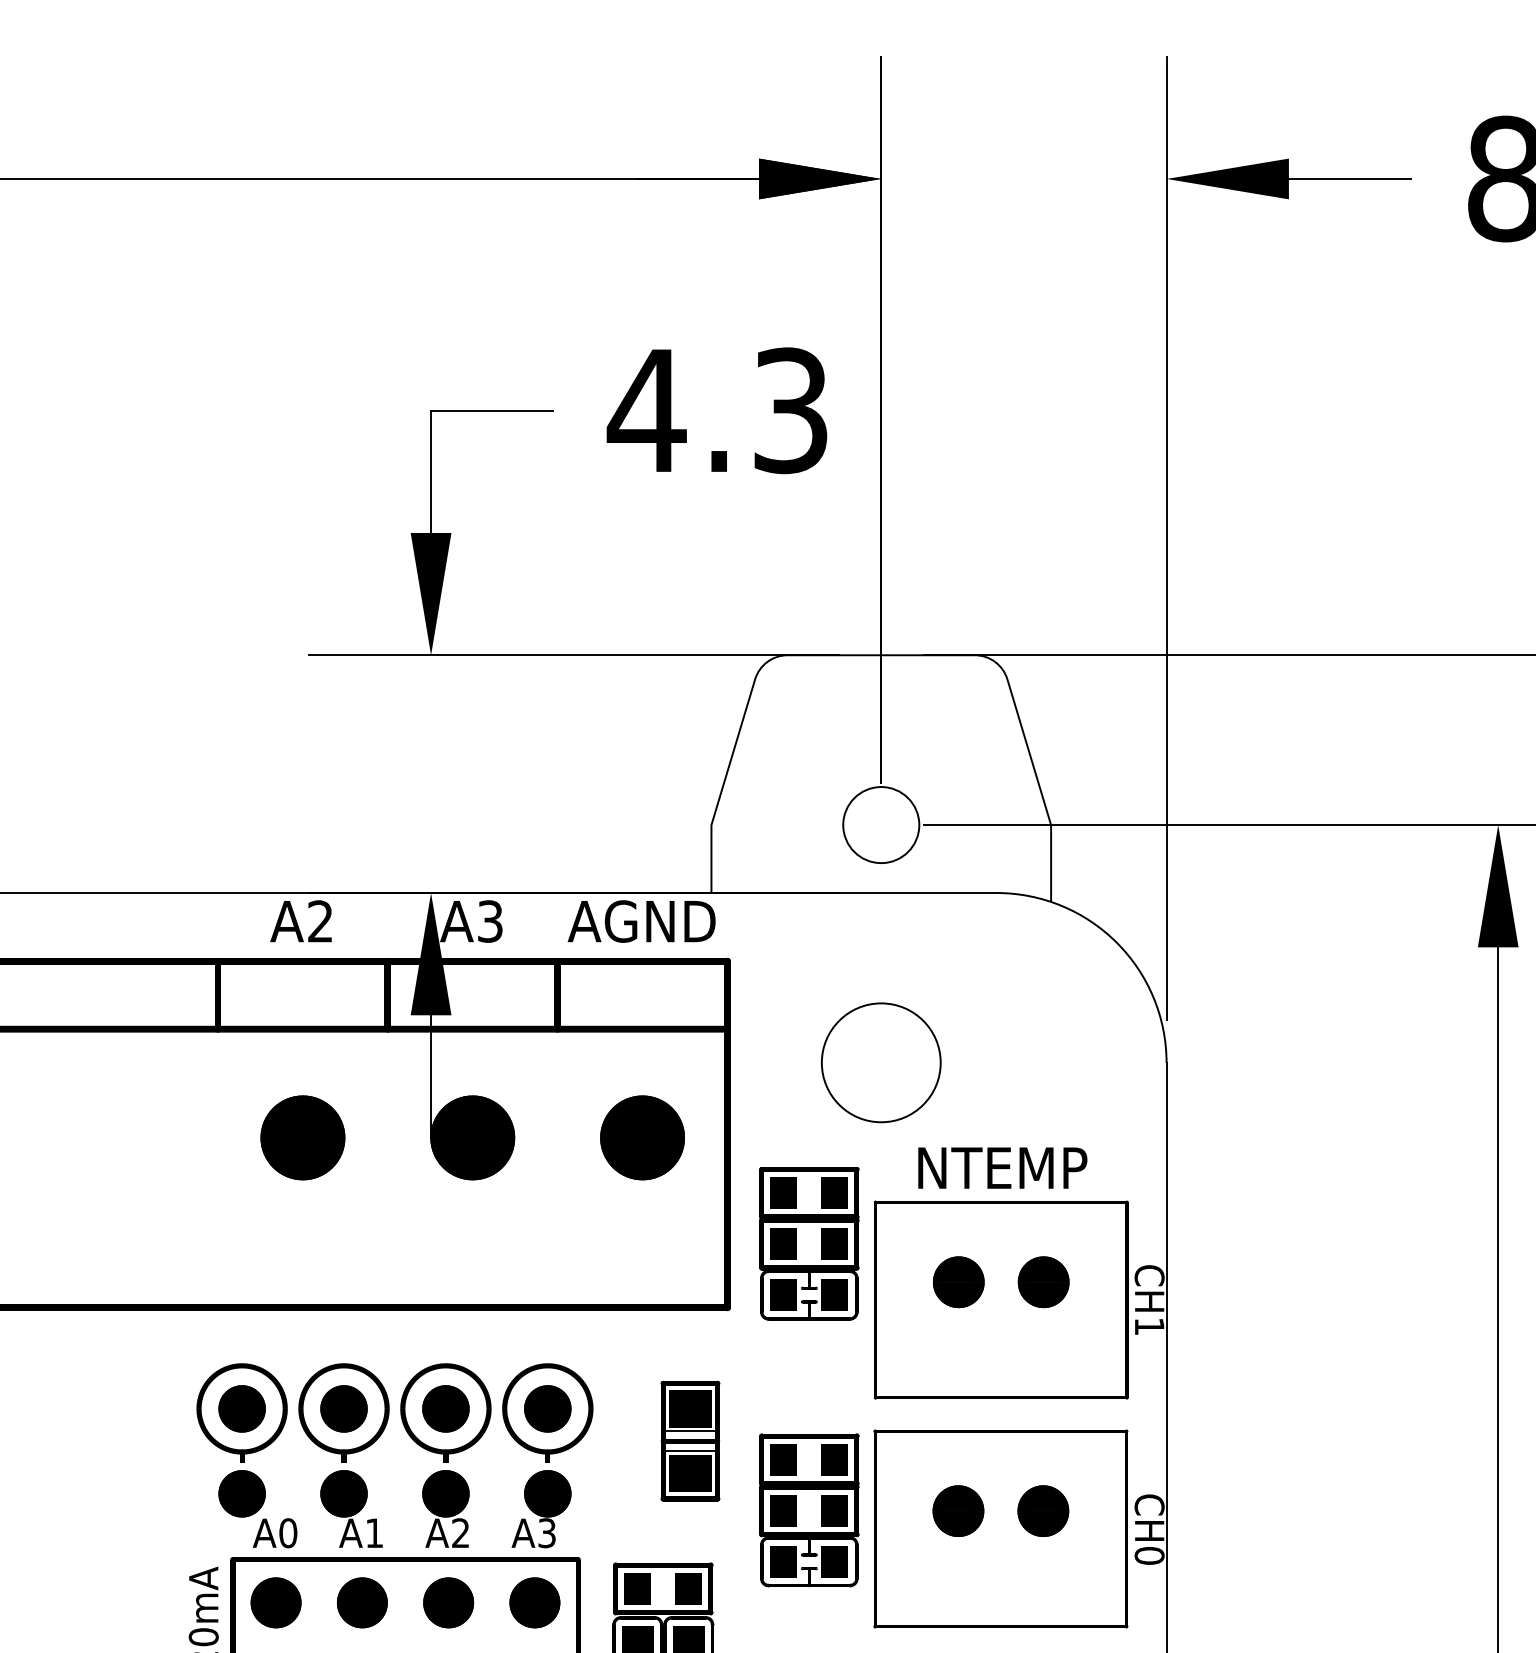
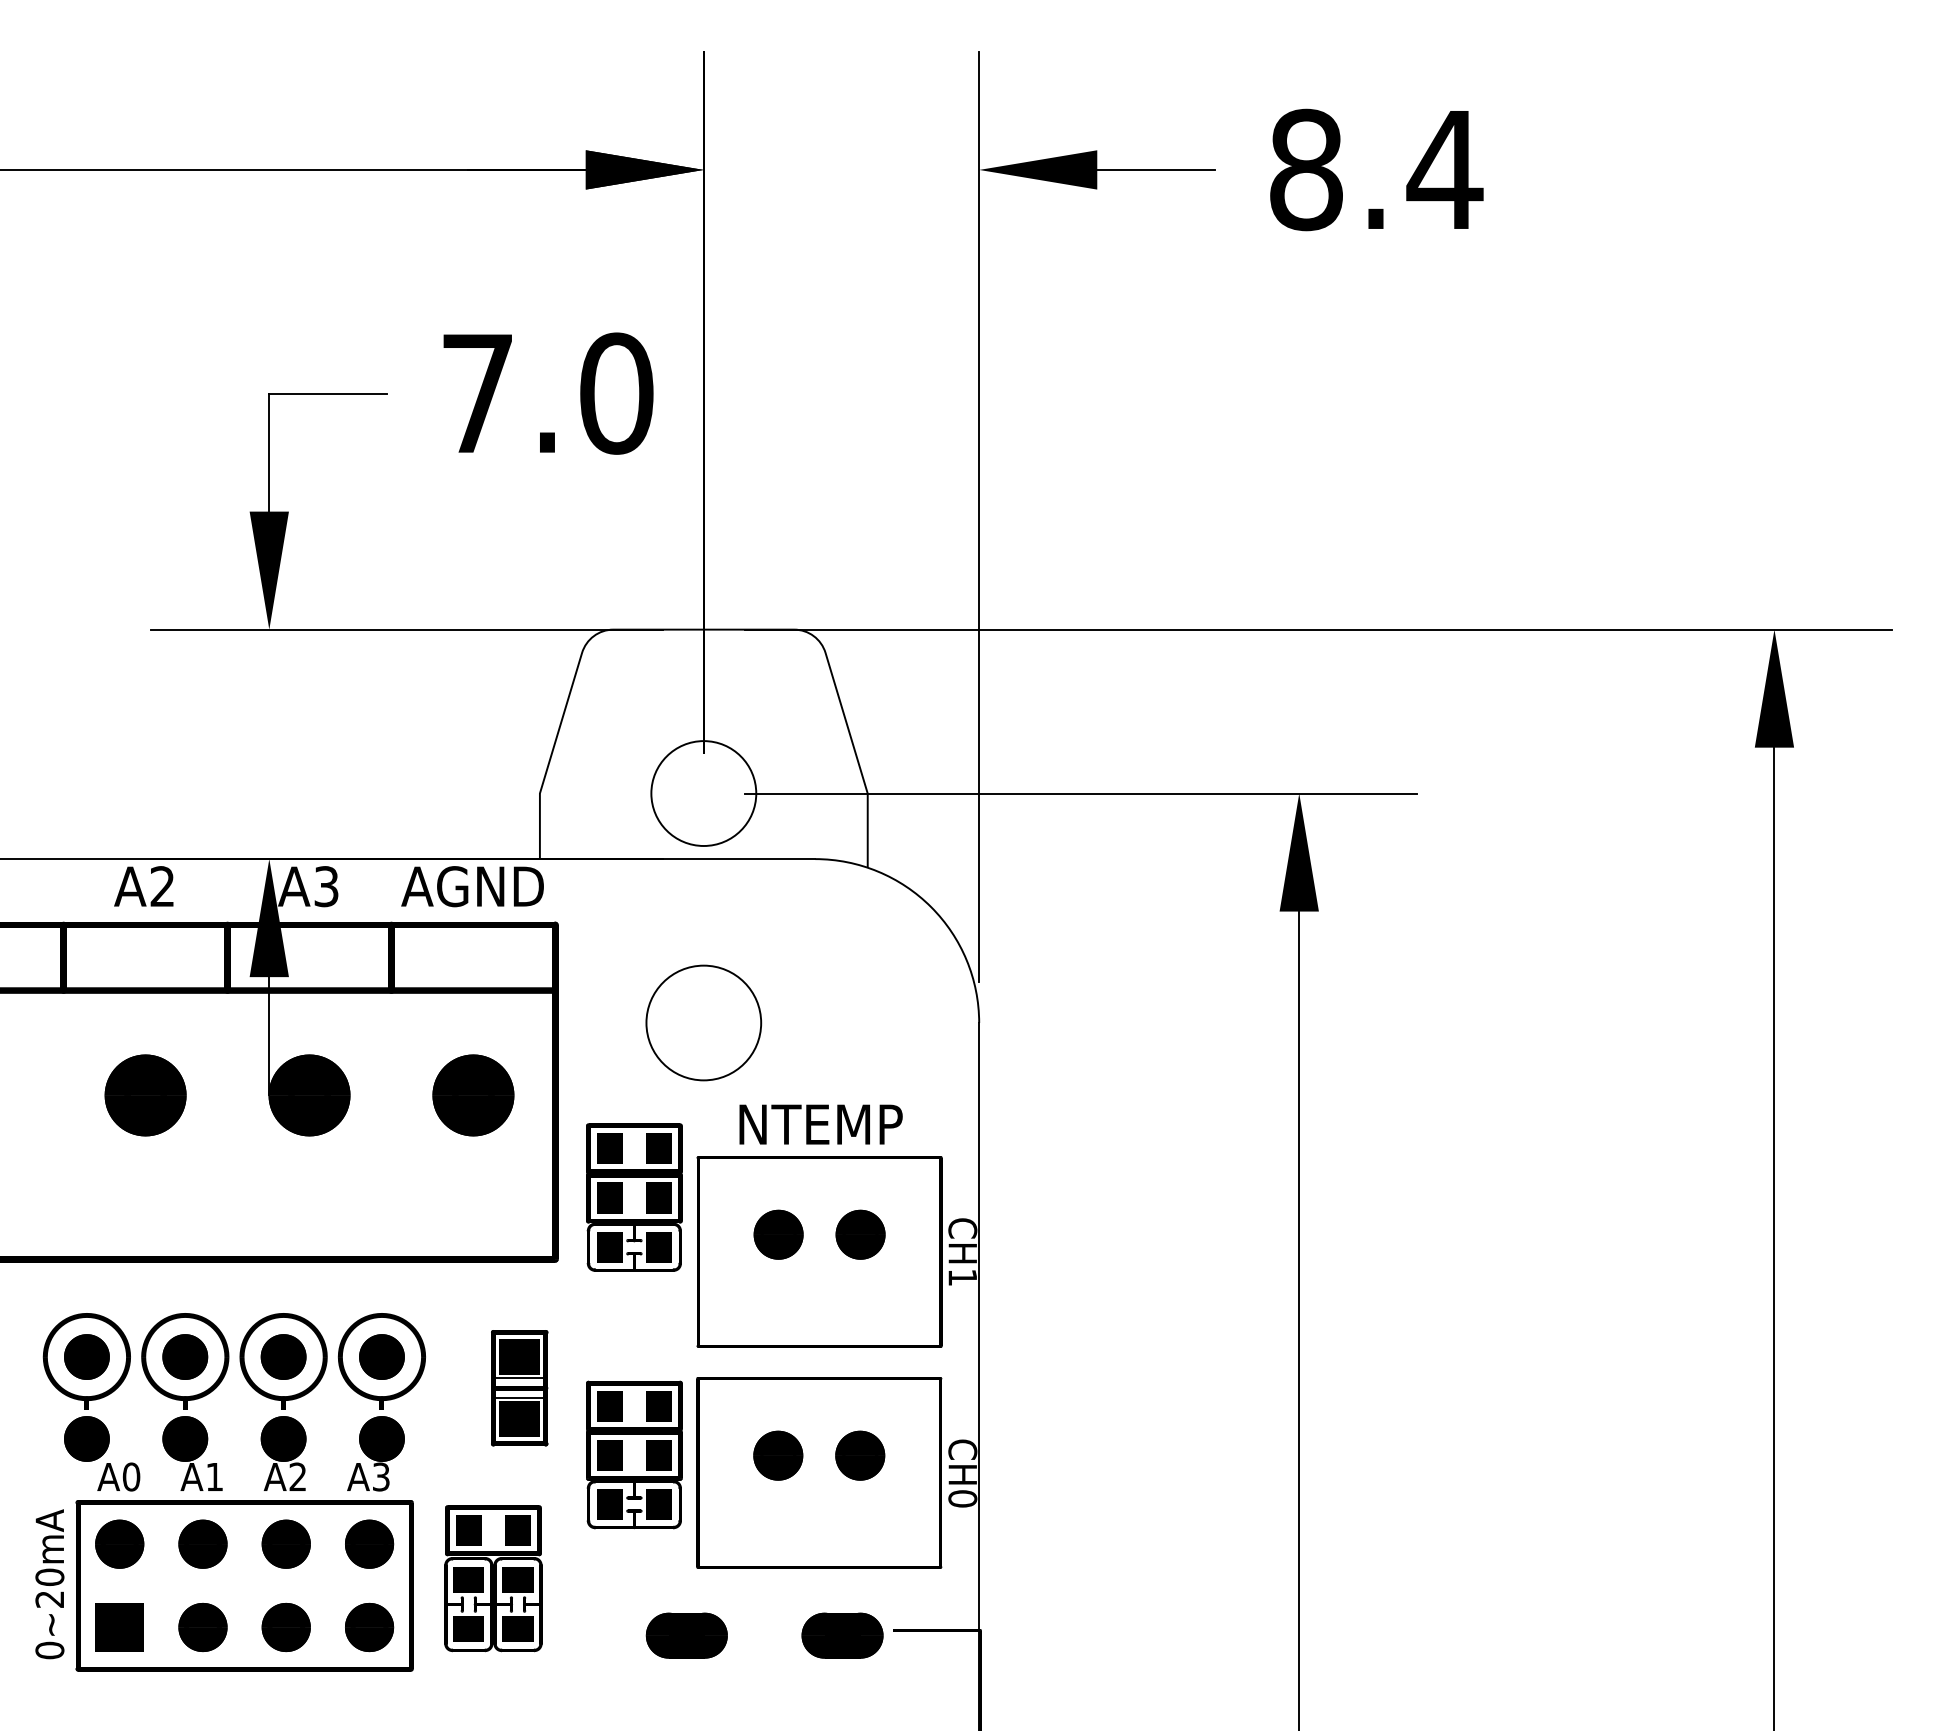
text: (717, 410) -> (545, 393), 4.3 -> 7.0
circle: (880, 825) -> (703, 793), size x1.43

